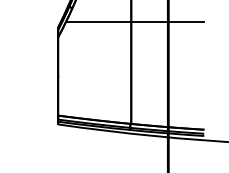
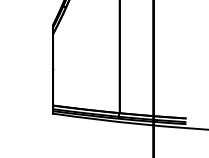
line: (135, 21) -> (123, 19), removed

